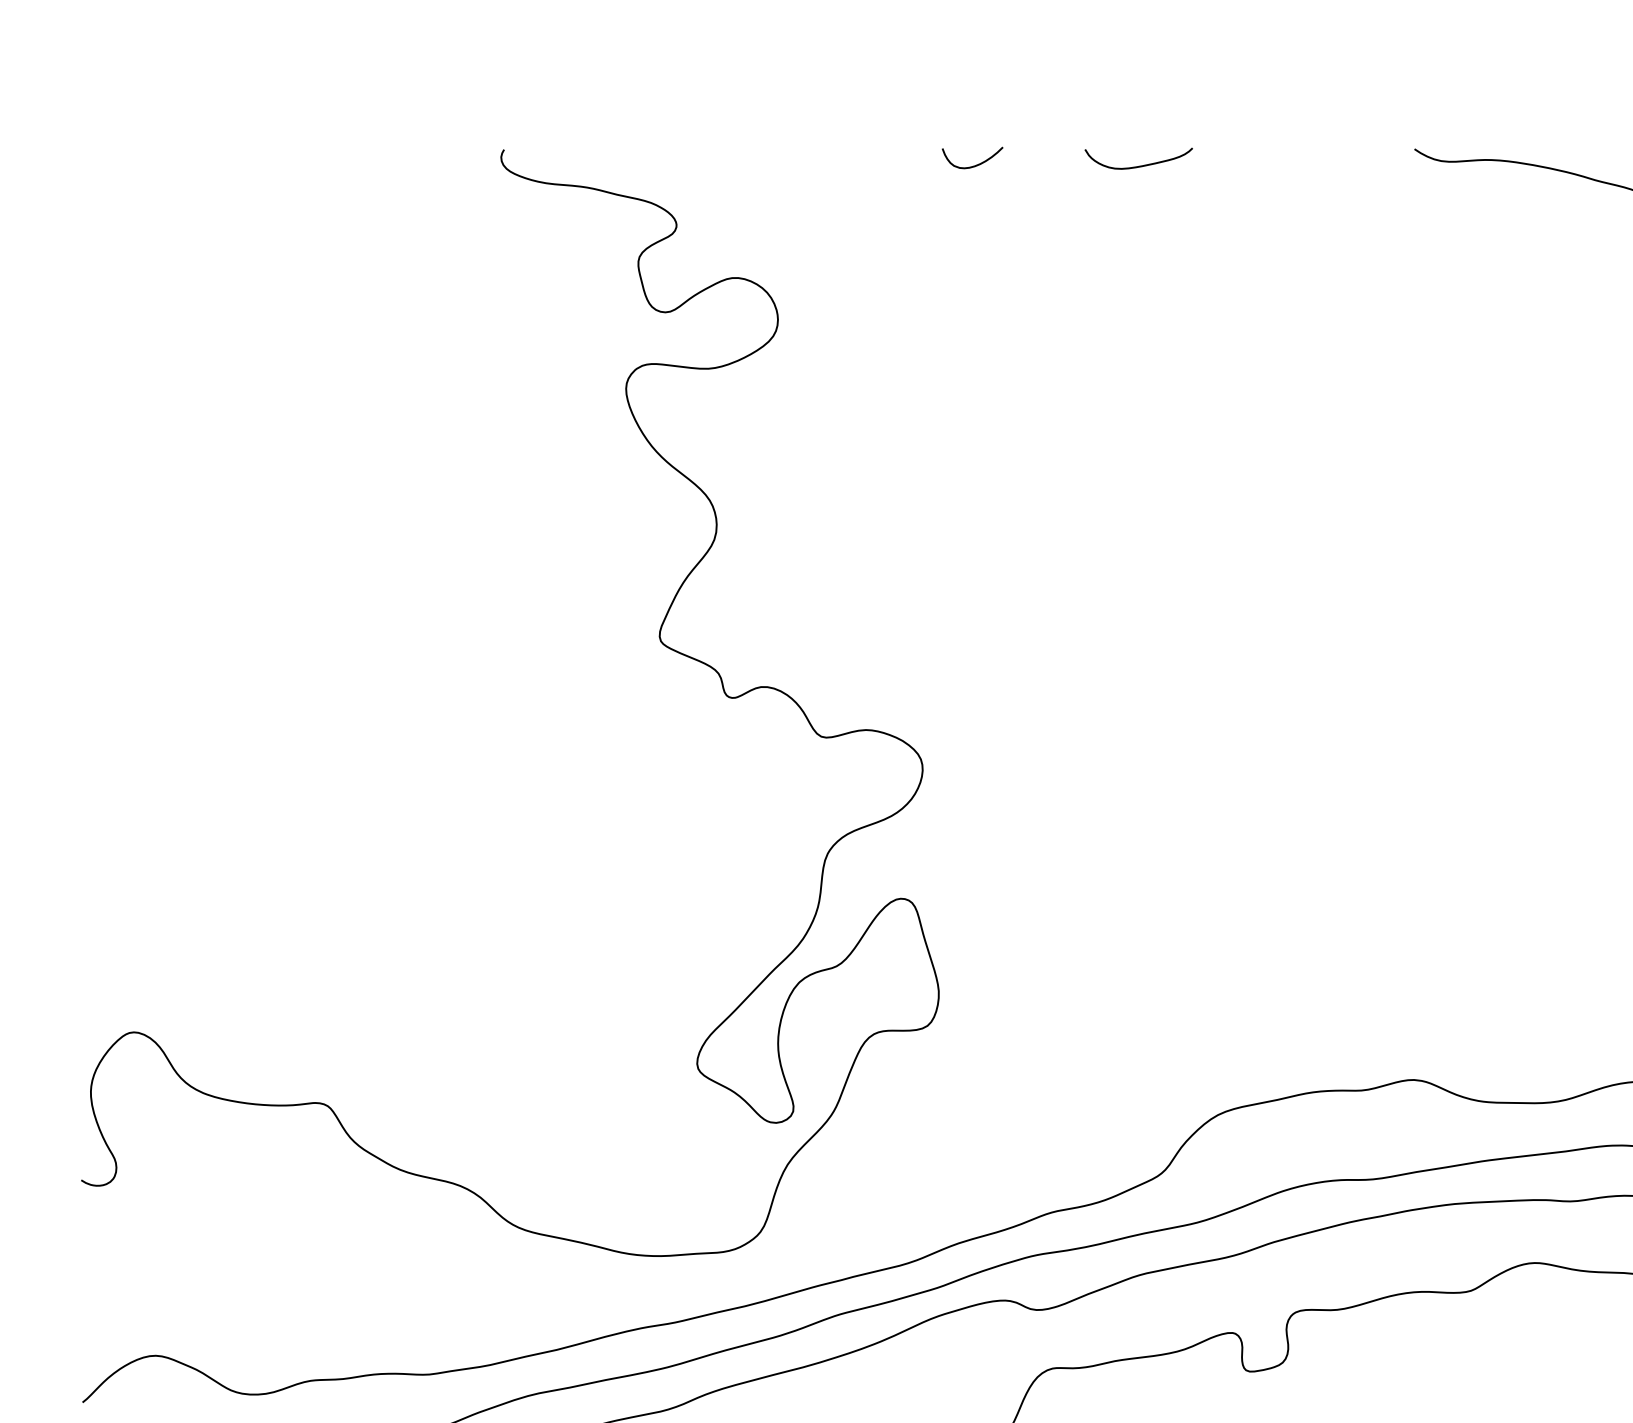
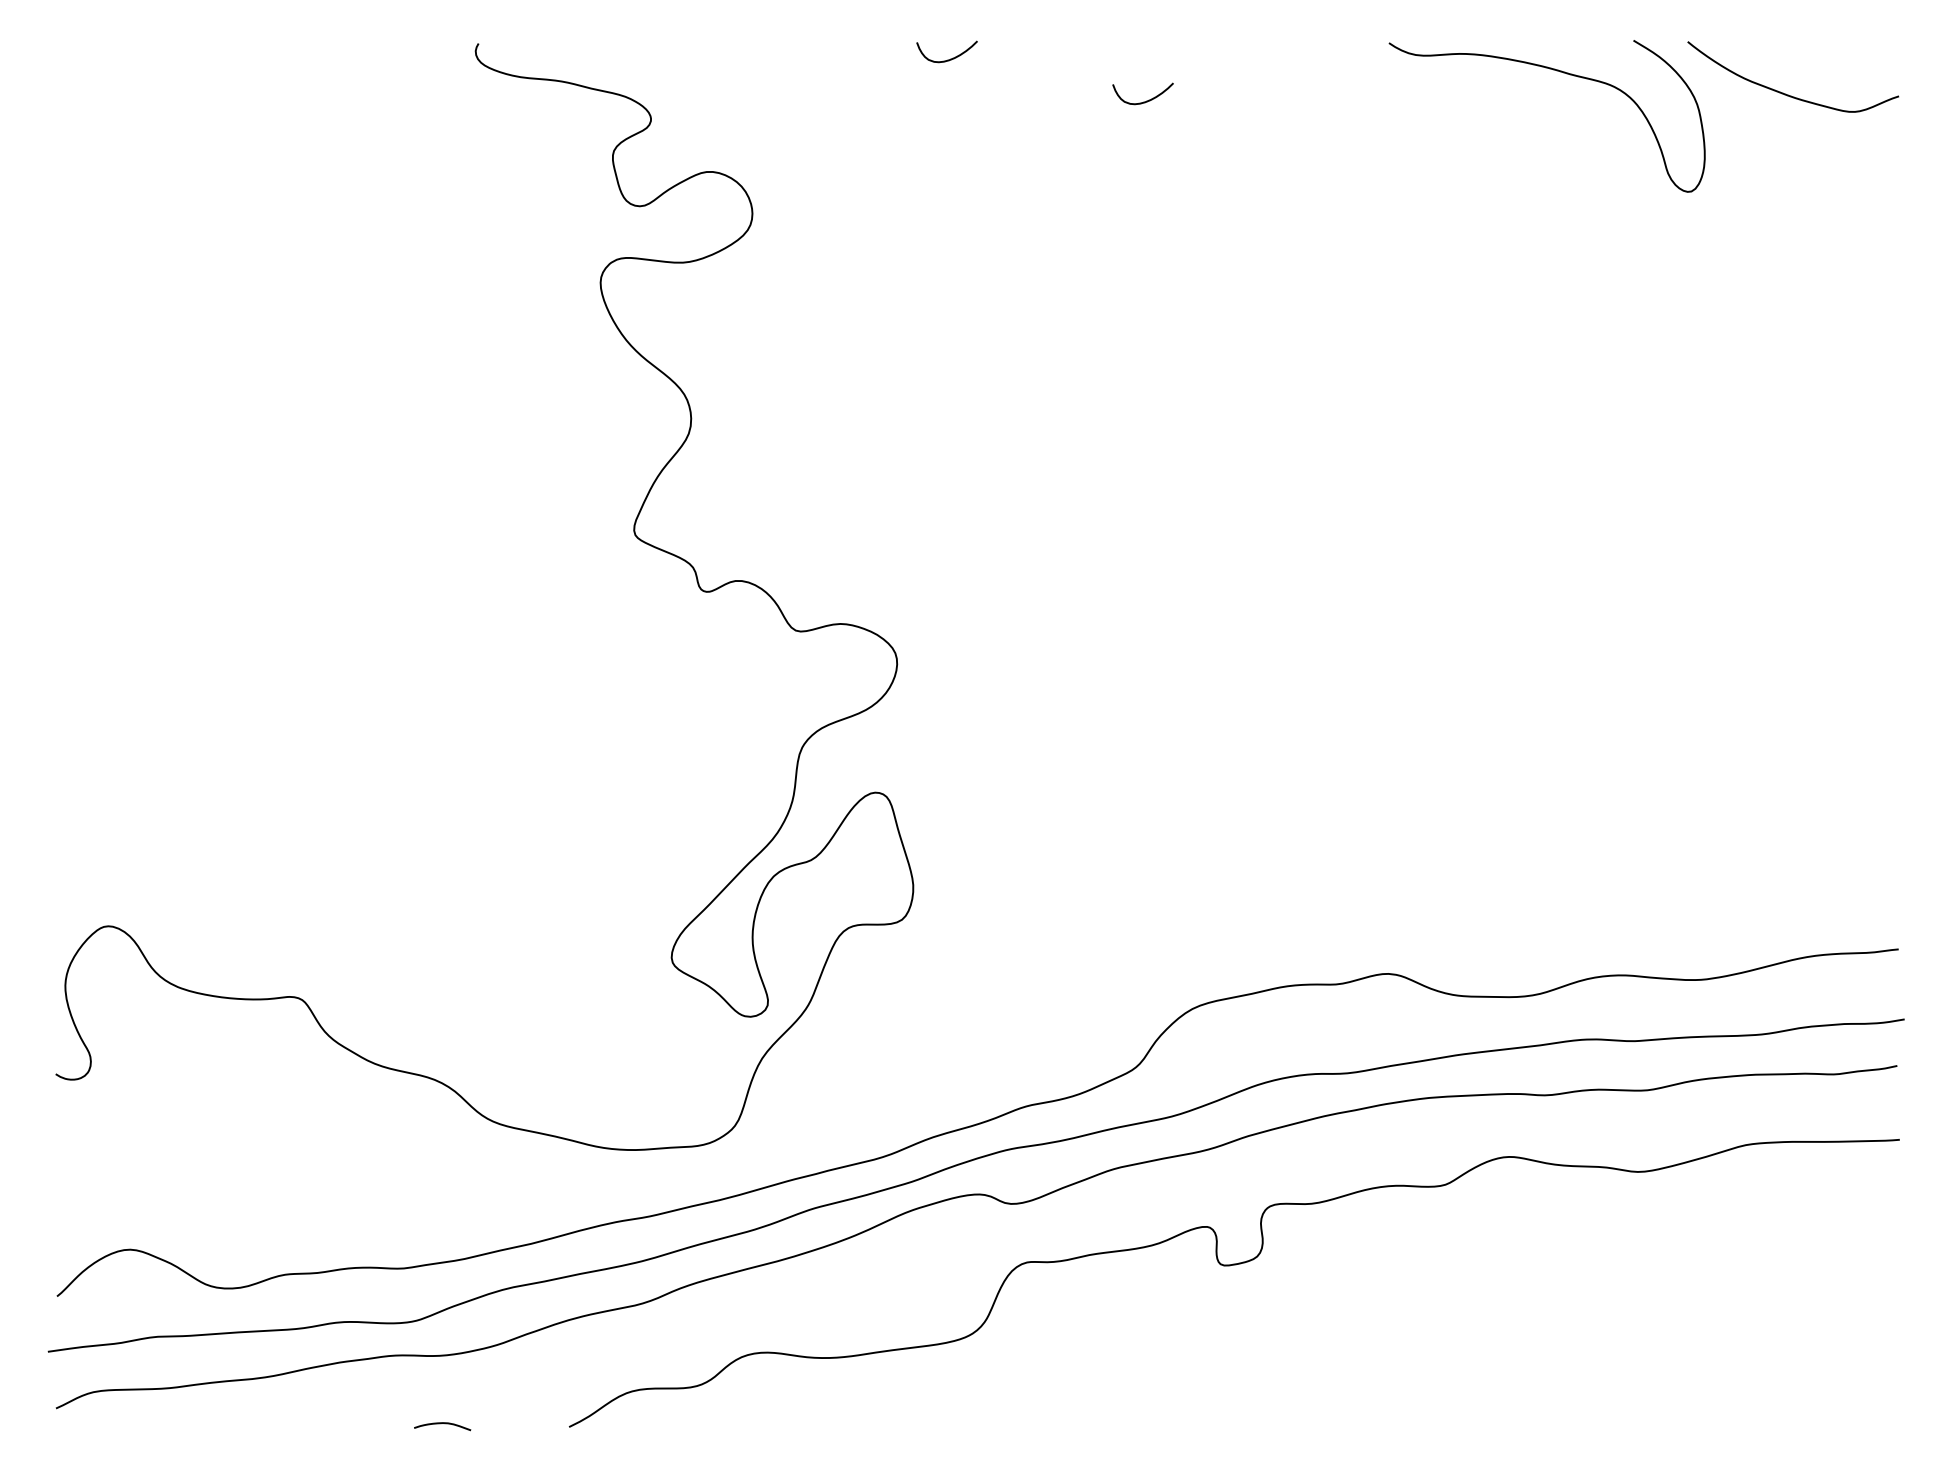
curve: (1139, 165) -> (1113, 59), removed
curve: (1172, 206) -> (1146, 100), added

